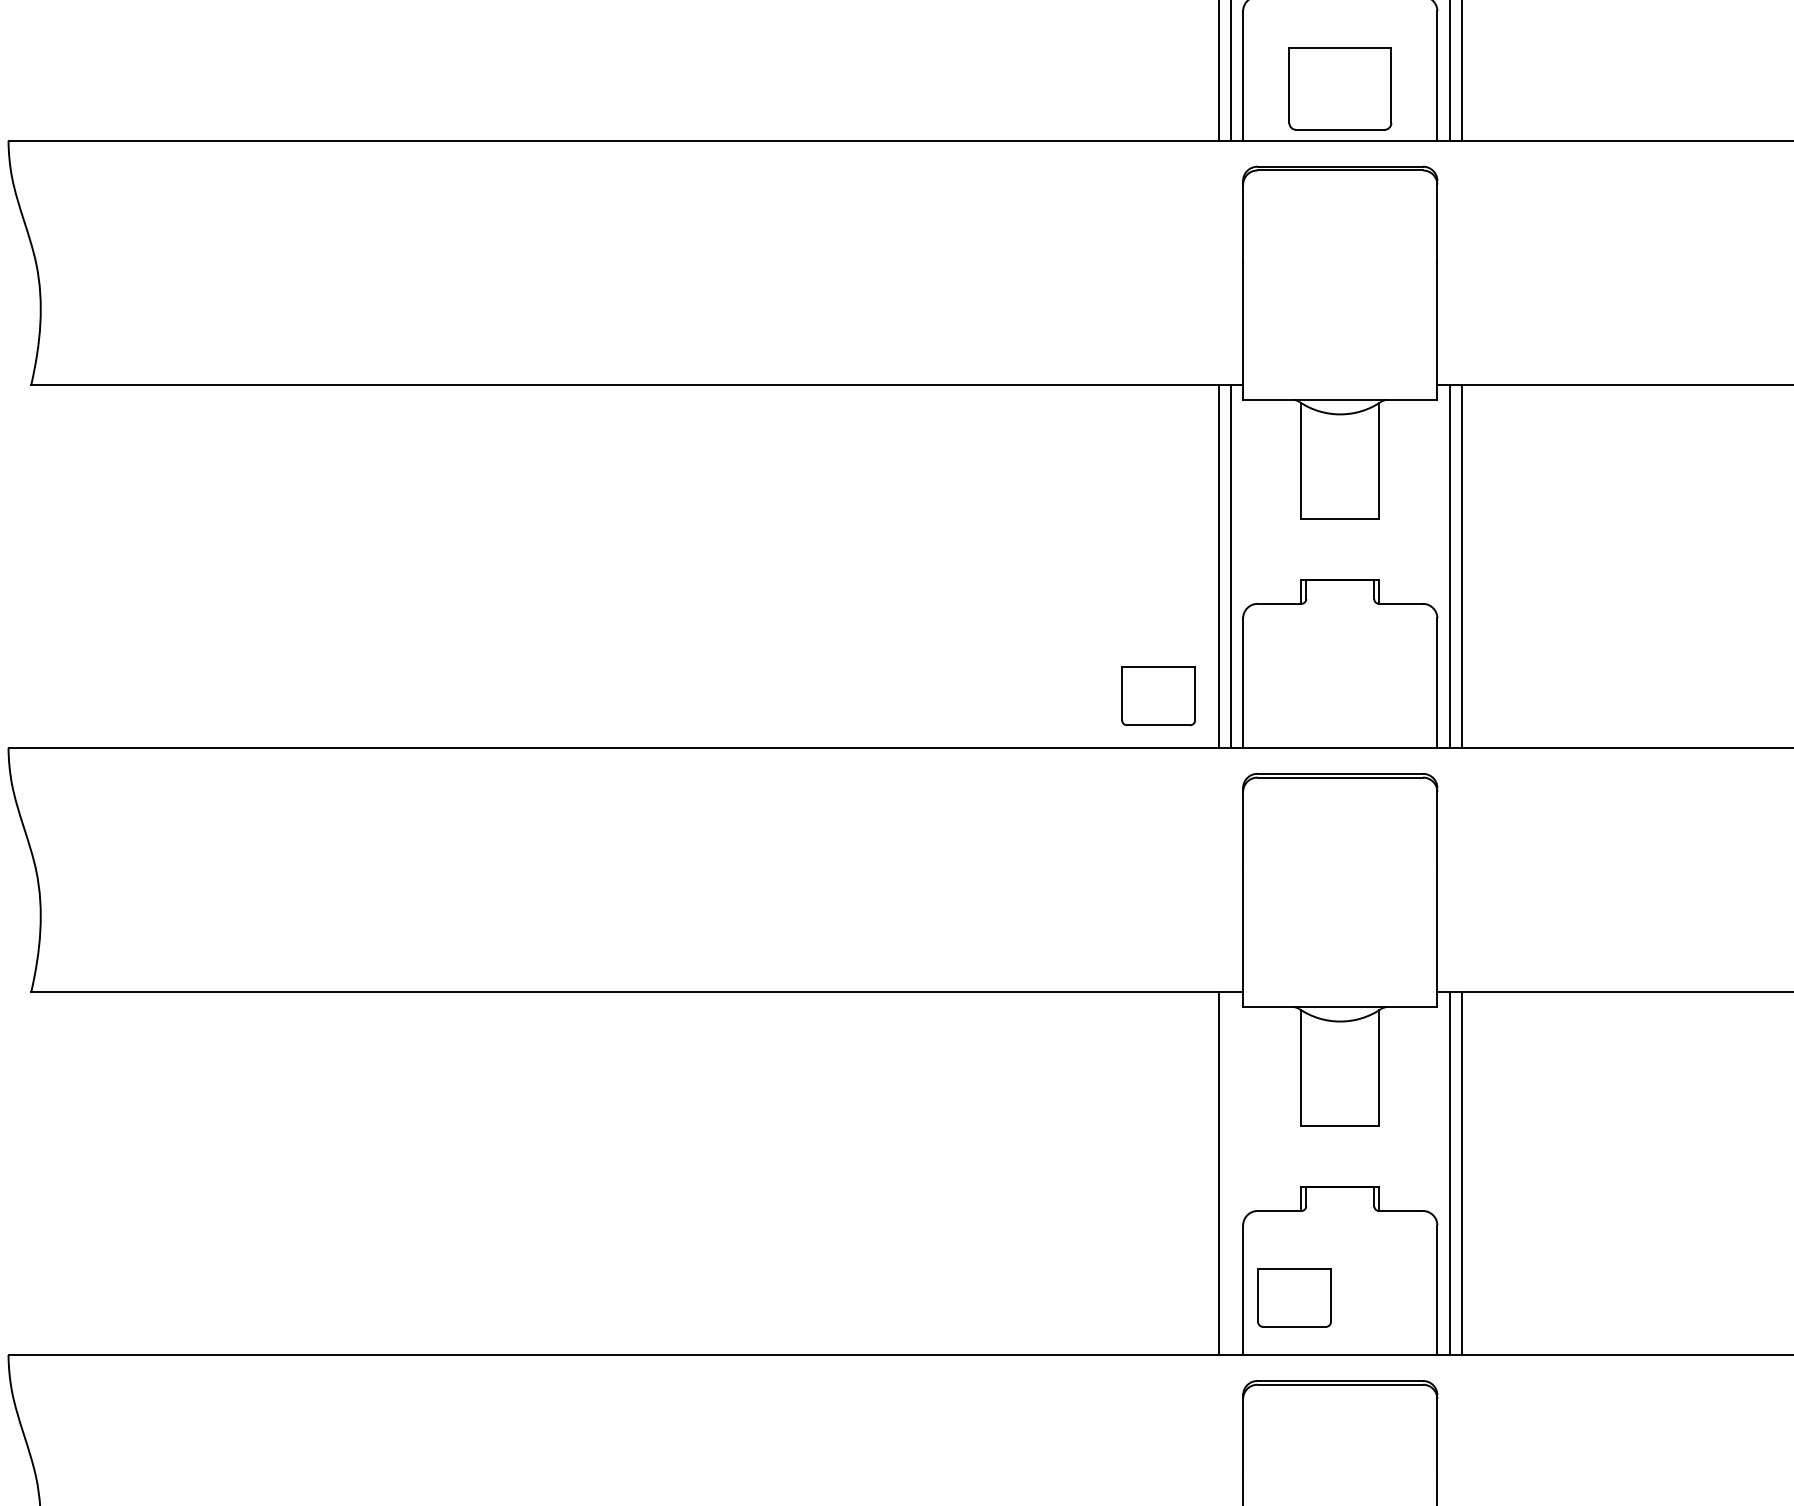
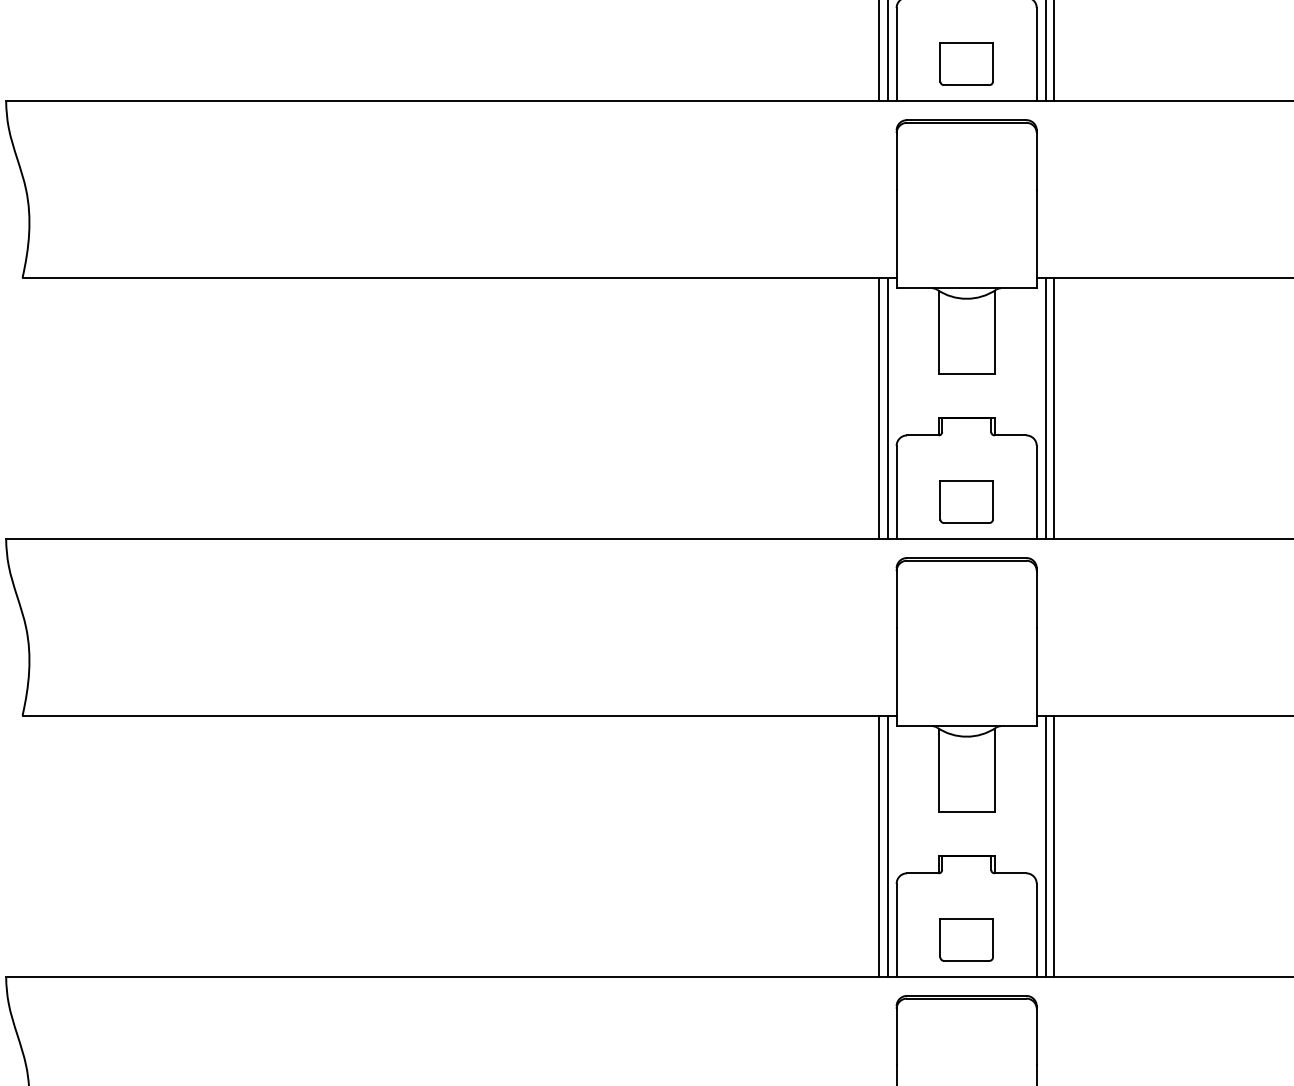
part: (1339, 88) -> (966, 63), size x0.71
part: (1158, 695) -> (966, 501), moved
line: (1230, 1173) -> (887, 846), added
part: (1294, 1297) -> (966, 939), moved

